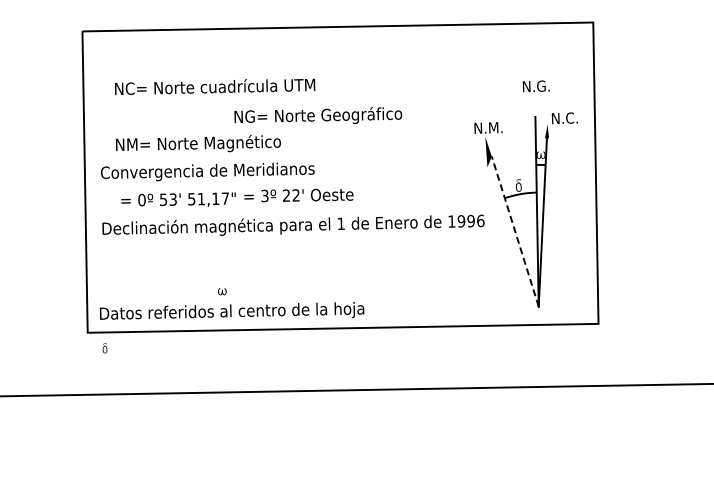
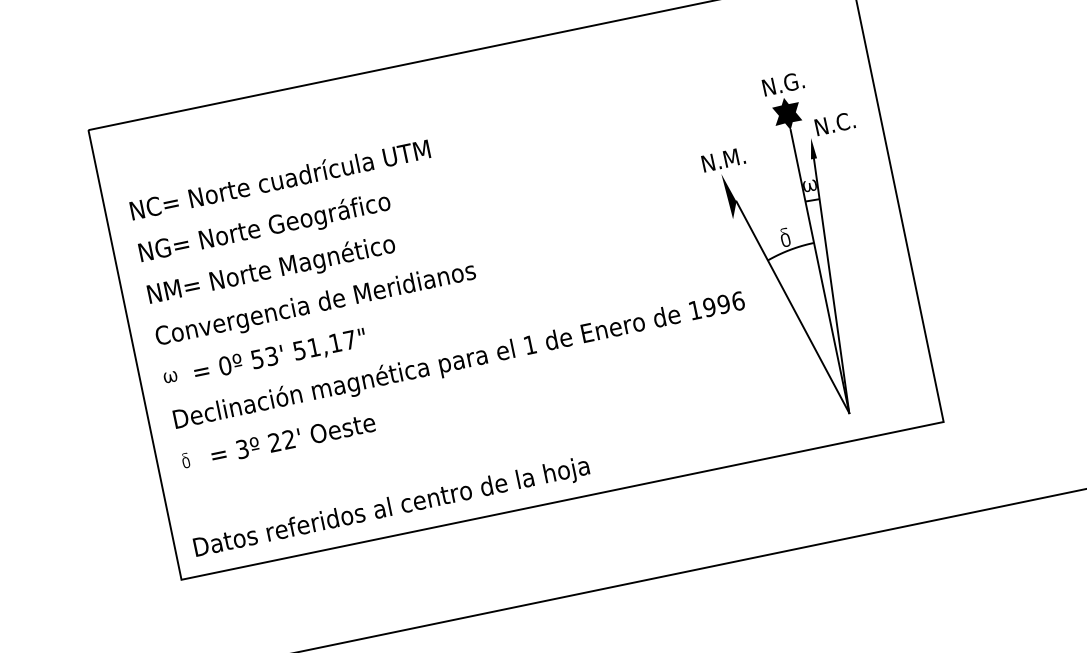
text: (215, 86) -> (280, 179), moved
fill: (535, 105) -> (787, 112), added
text: (318, 114) -> (264, 225), moved
text: (198, 143) -> (271, 269), moved
text: (298, 195) -> (292, 438), moved
line: (515, 231) -> (793, 307), dashed -> solid
part: (222, 291) -> (170, 376), moved
part: (104, 348) -> (185, 460), moved

